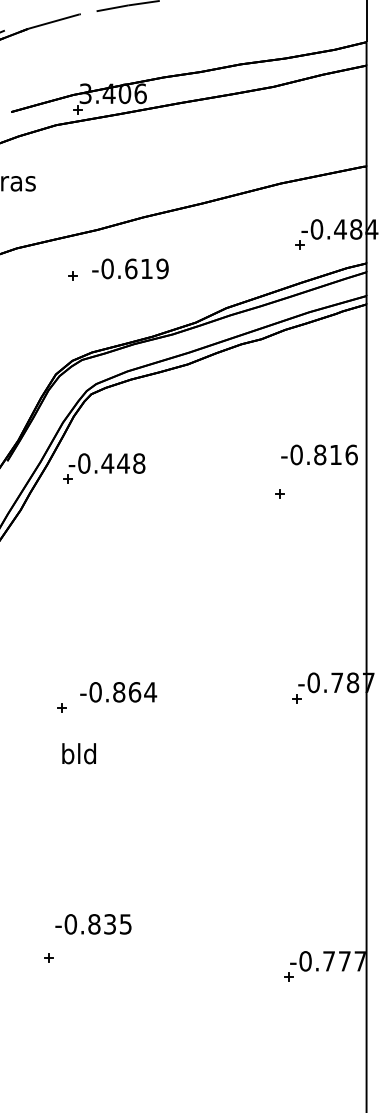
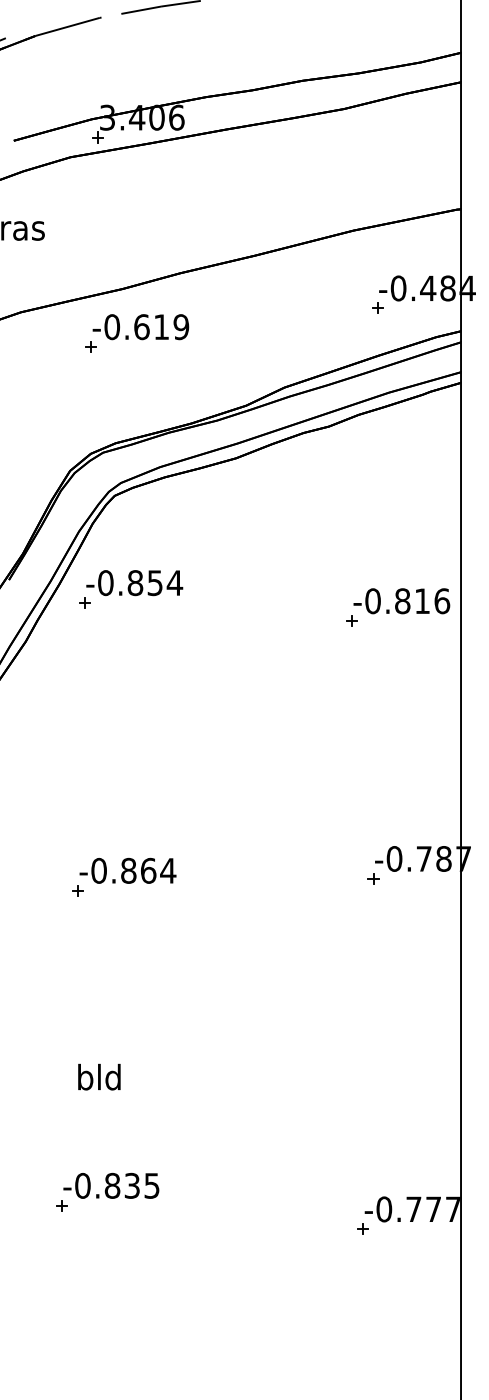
text: (130, 269) -> (140, 327), moved
text: (319, 455) -> (401, 601), moved
text: (123, 463) -> (155, 583), -0.448 -> -0.854
text: (118, 691) -> (127, 870), moved
text: (79, 753) -> (99, 1076), moved
text: (93, 924) -> (111, 1185), moved

